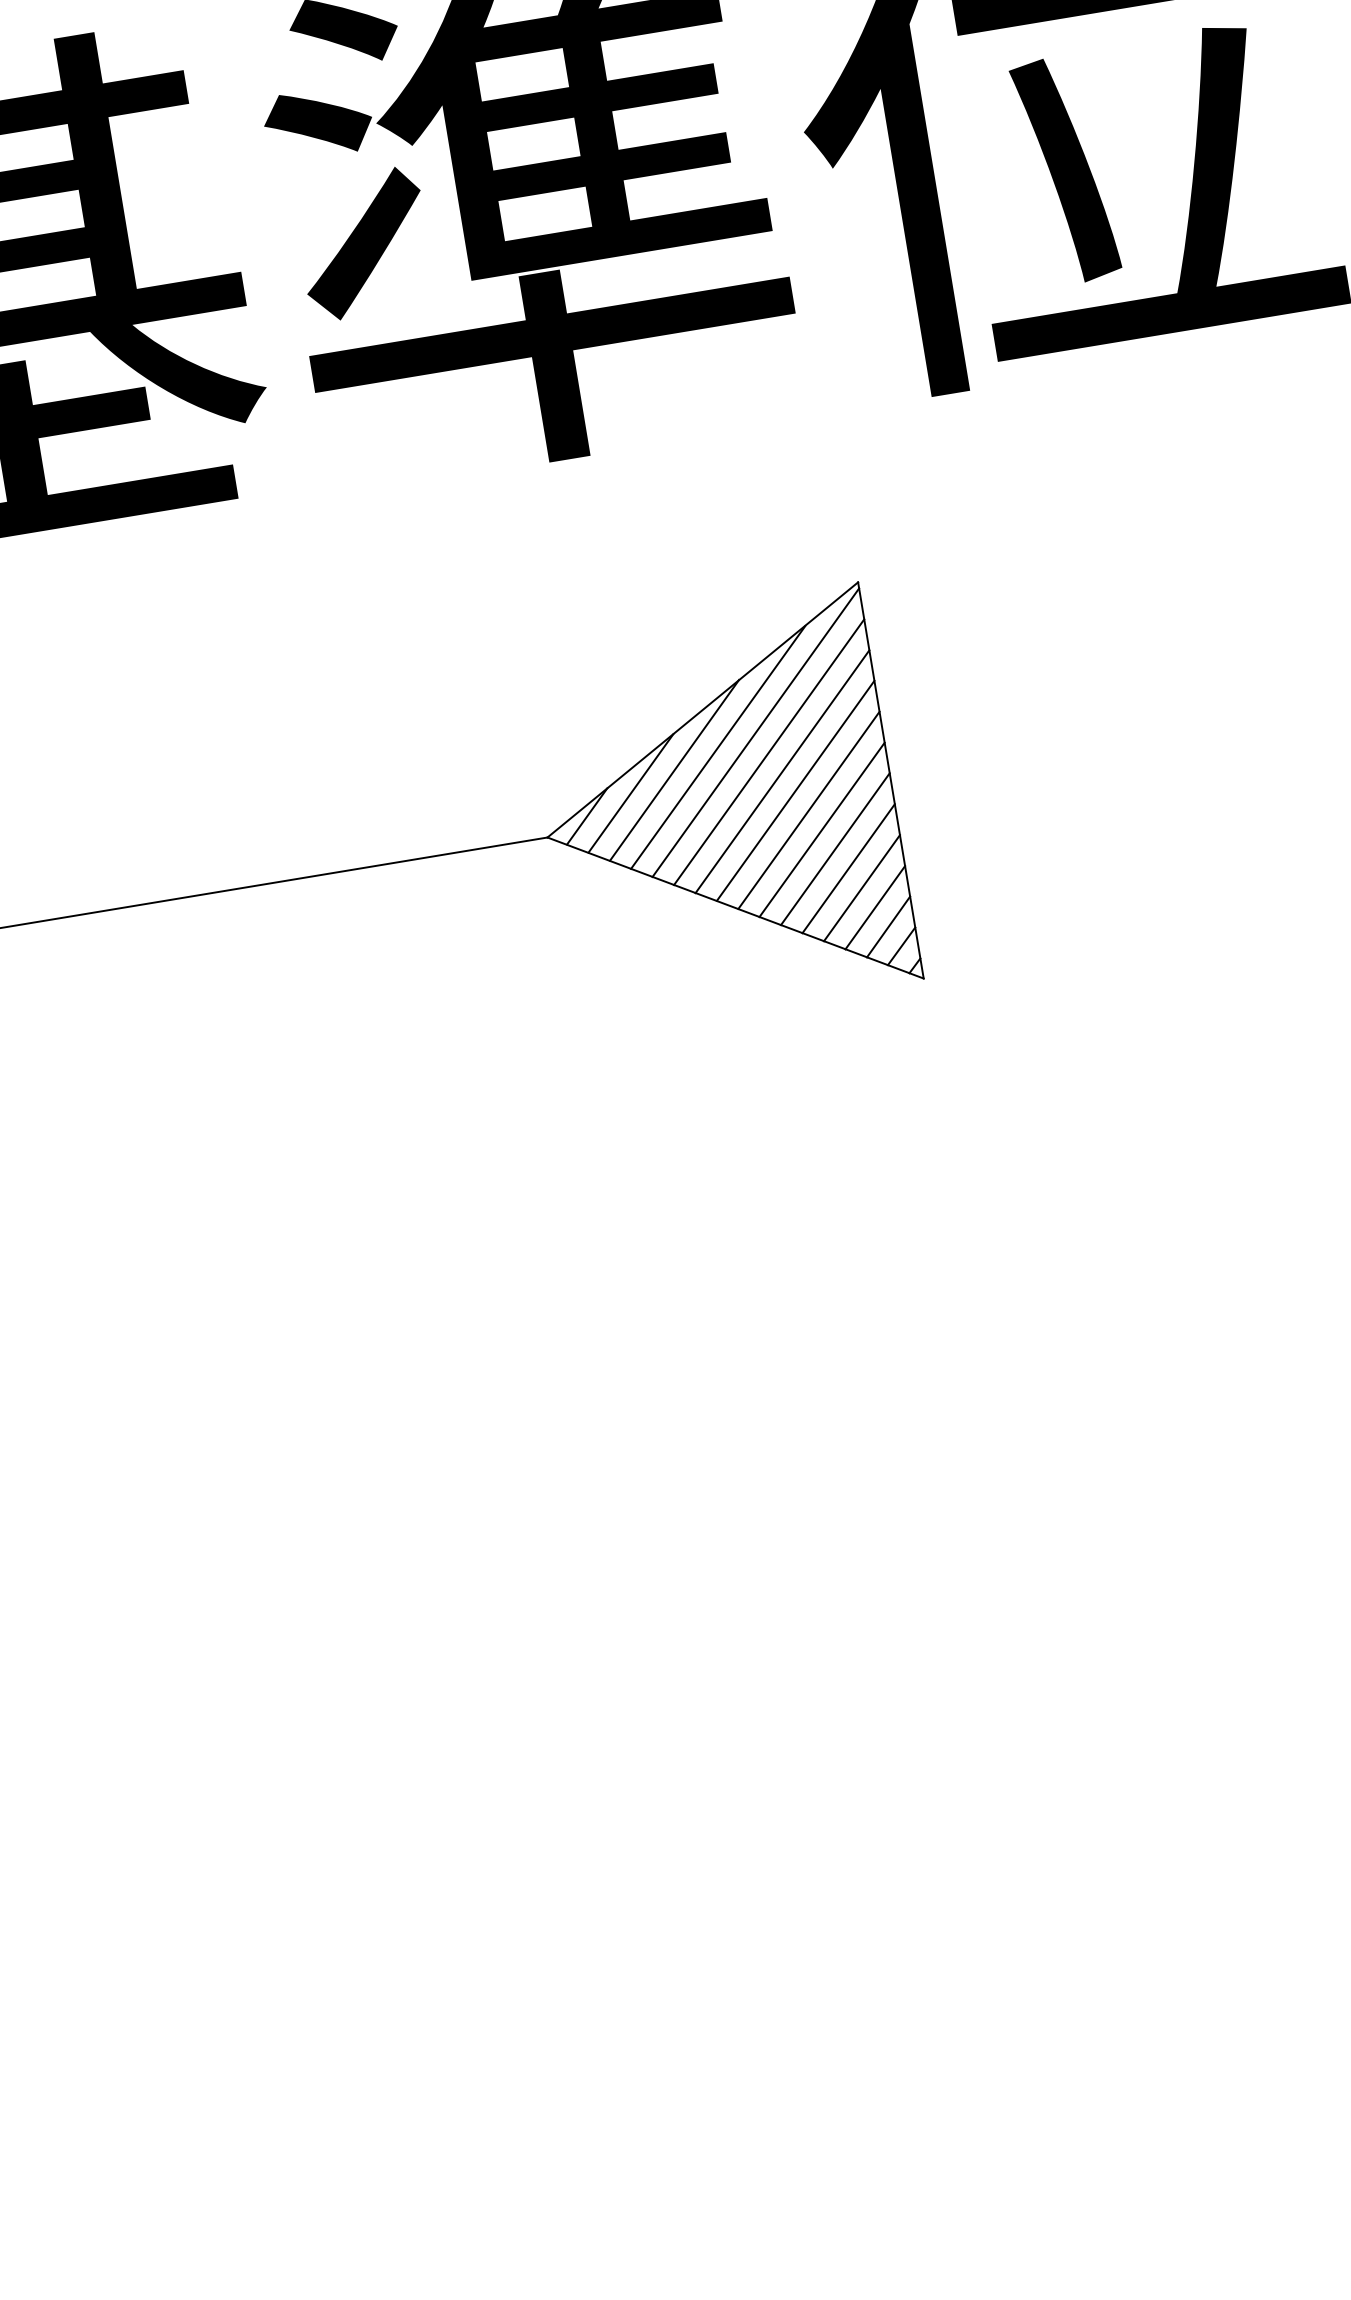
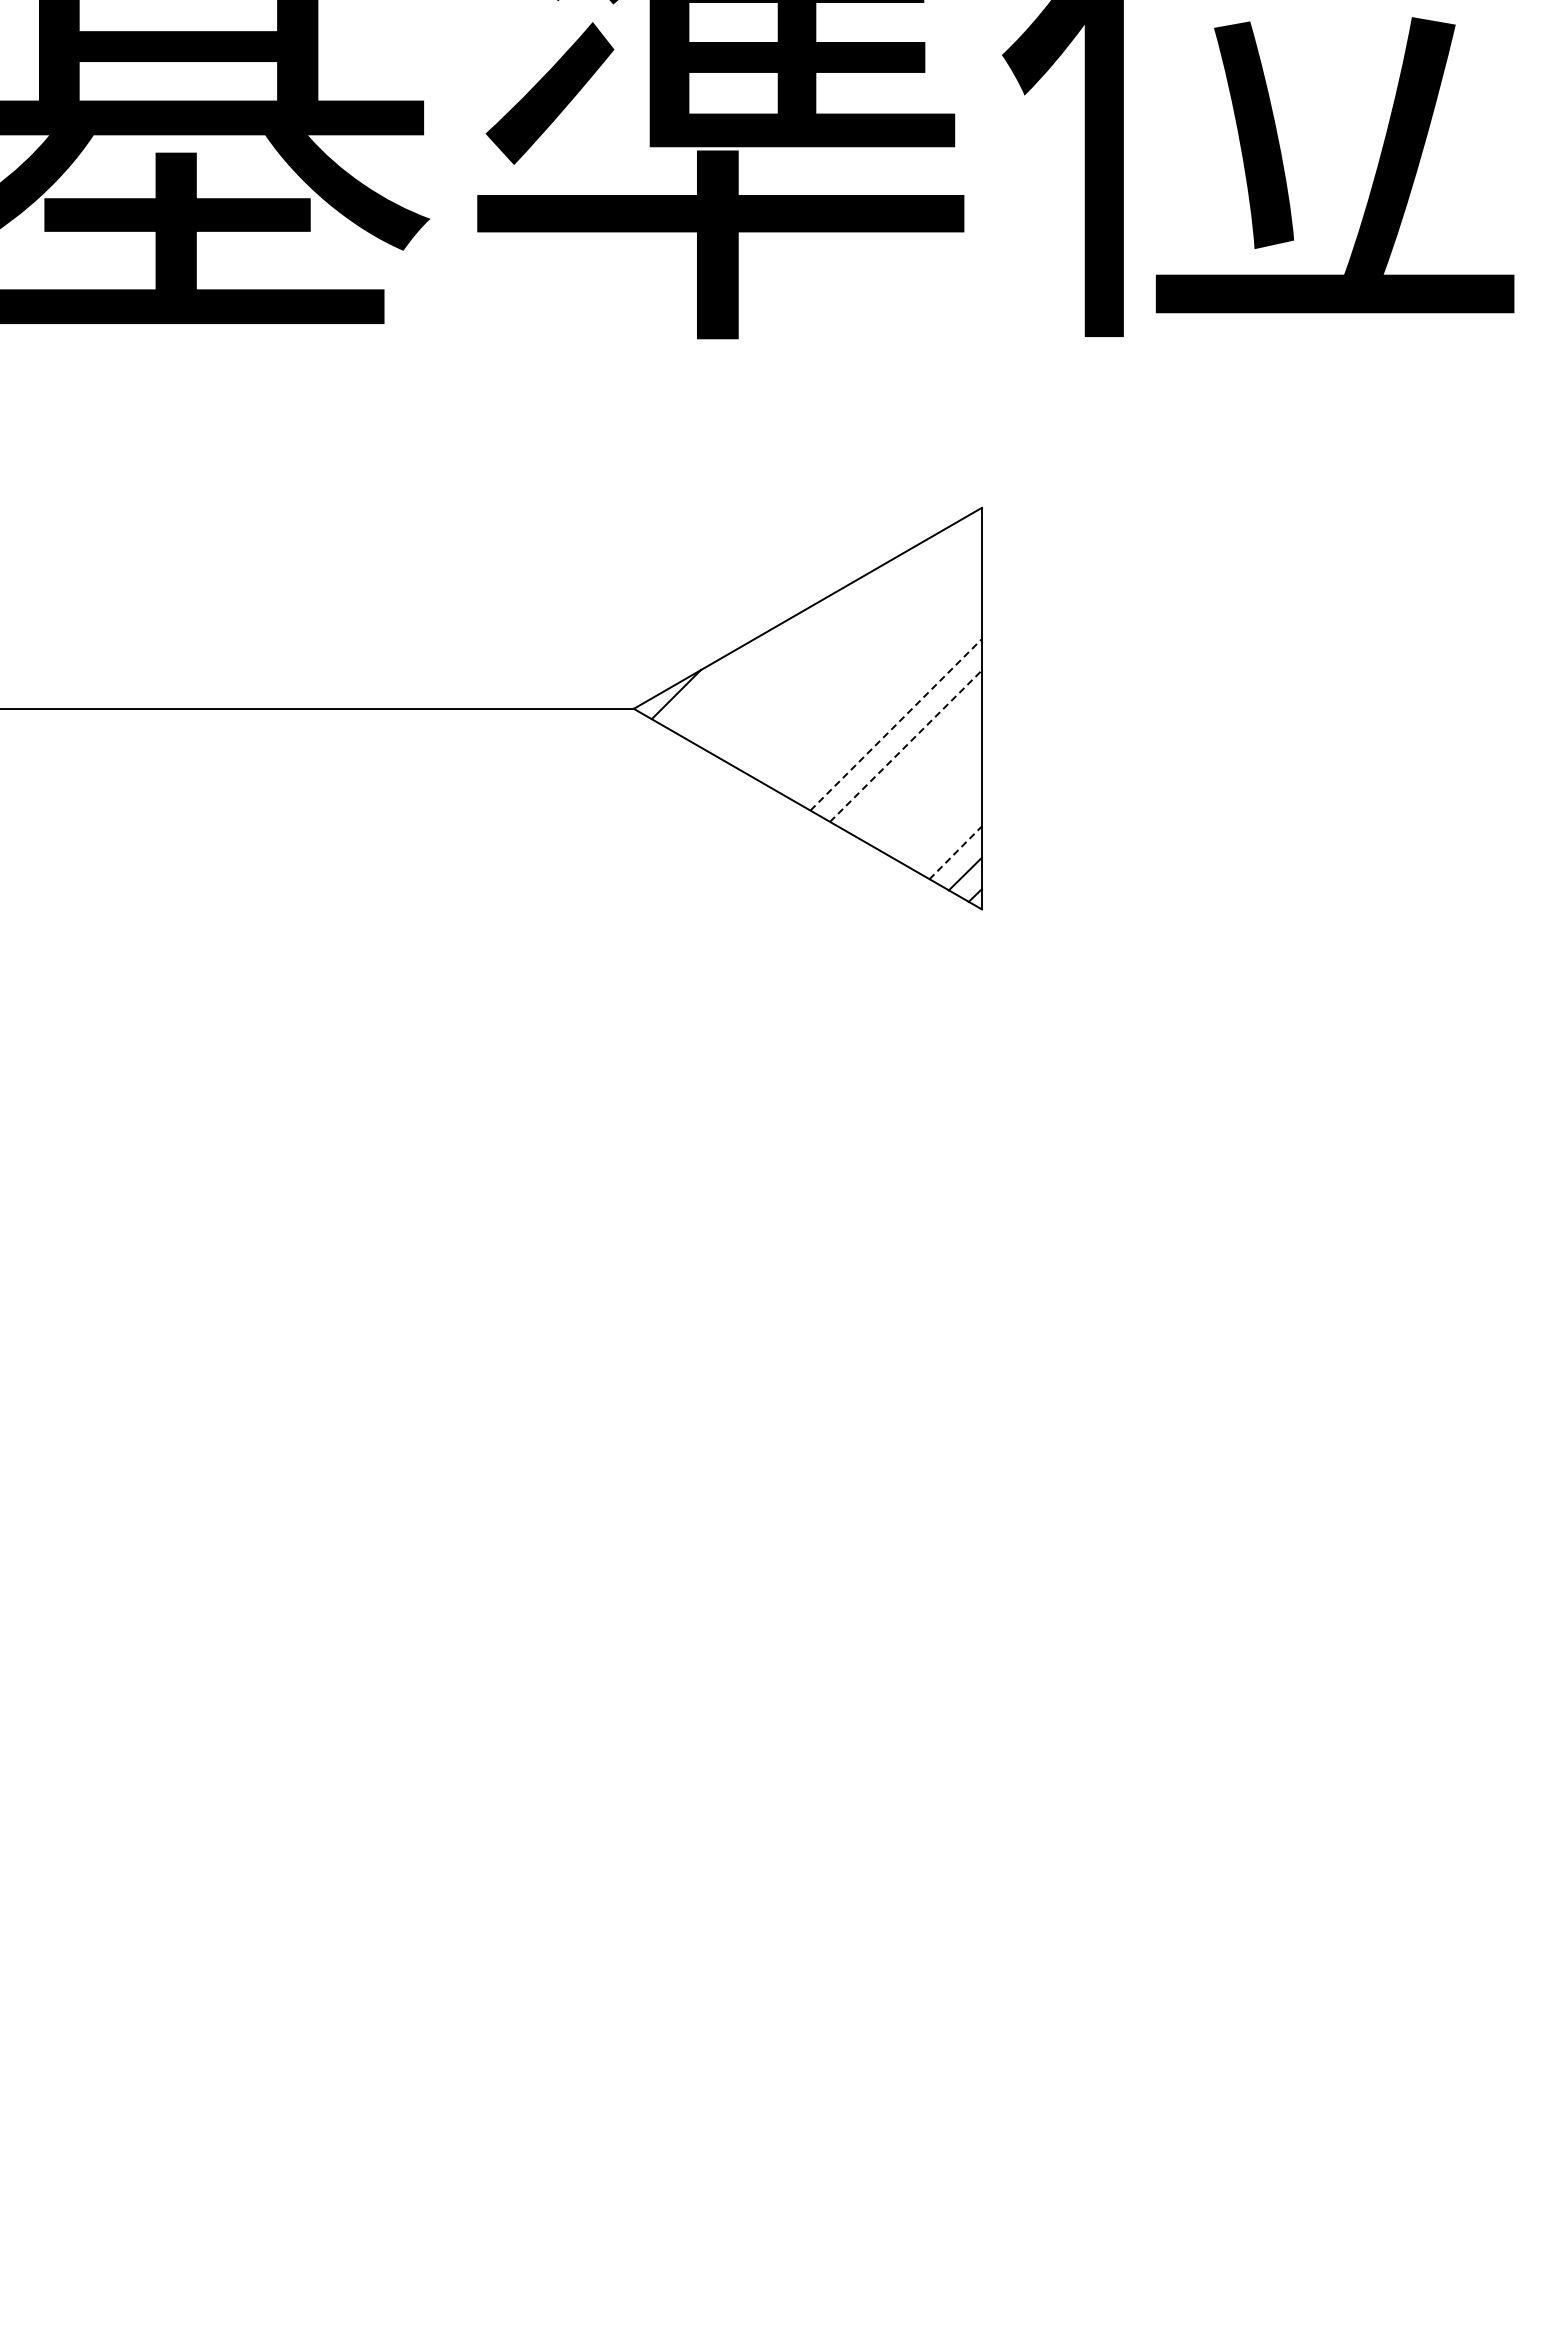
line: (755, 732) -> (856, 639), removed
line: (717, 747) -> (816, 647), removed
line: (768, 751) -> (865, 660), removed
line: (673, 769) -> (769, 662), removed
line: (781, 771) -> (875, 681), removed
line: (794, 790) -> (885, 702), removed
line: (629, 793) -> (722, 678), removed
line: (809, 810) -> (896, 724), solid -> dashed
line: (822, 829) -> (906, 745), solid -> dashed
line: (834, 849) -> (915, 767), removed
line: (848, 868) -> (925, 788), removed
line: (861, 888) -> (935, 810), removed
line: (874, 907) -> (945, 831), removed
line: (889, 926) -> (956, 852), solid -> dashed

